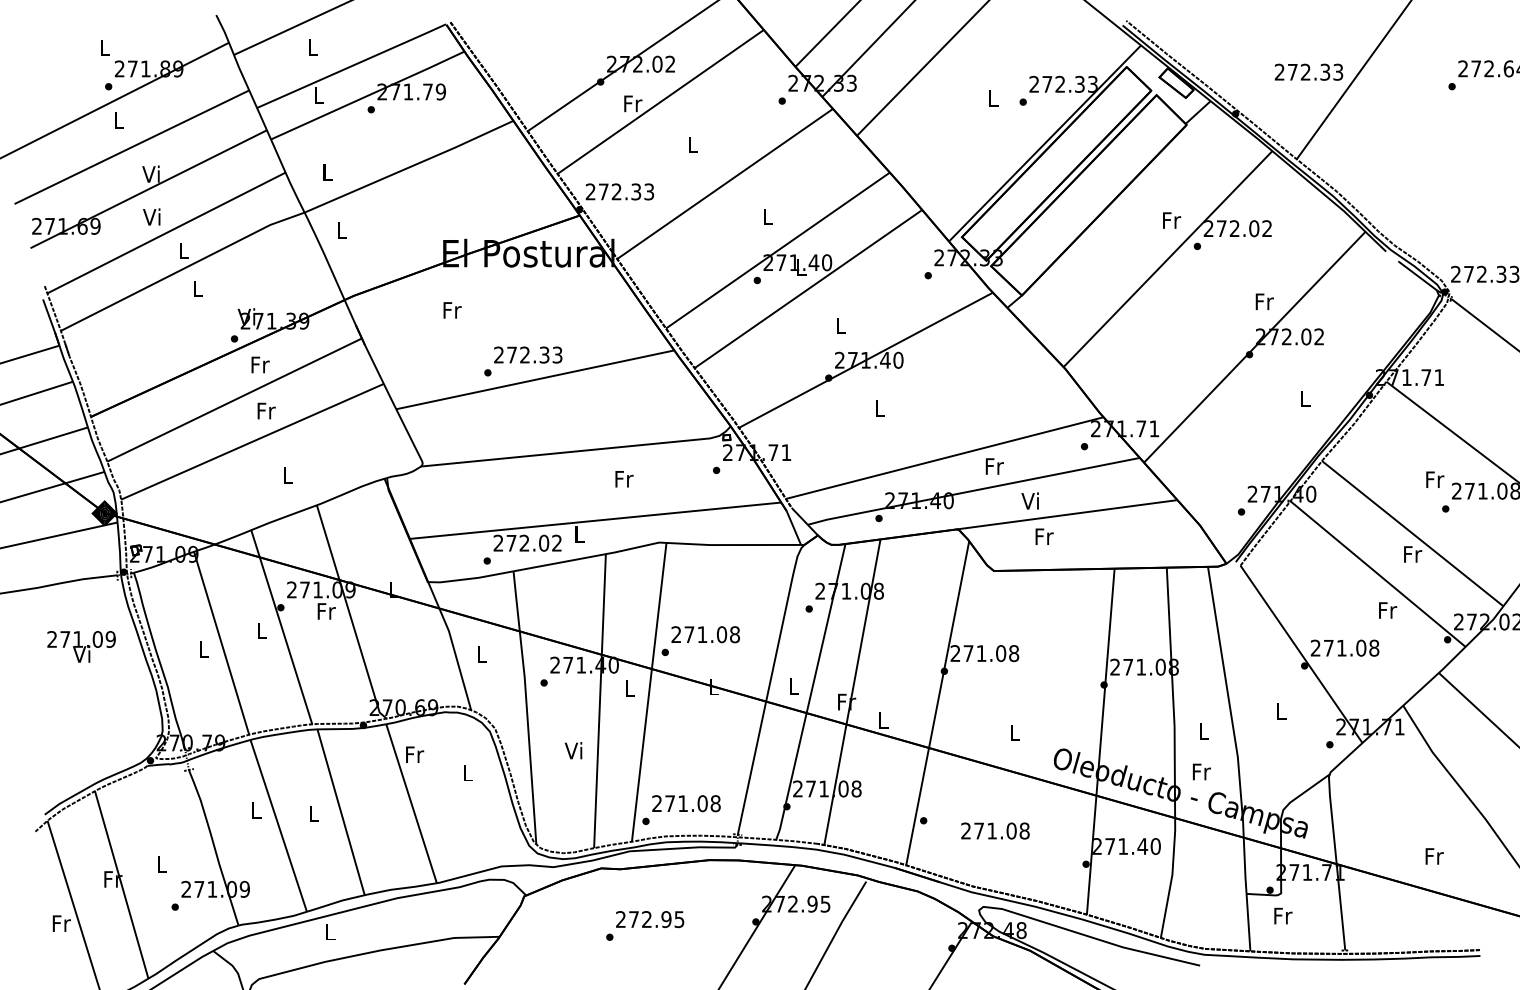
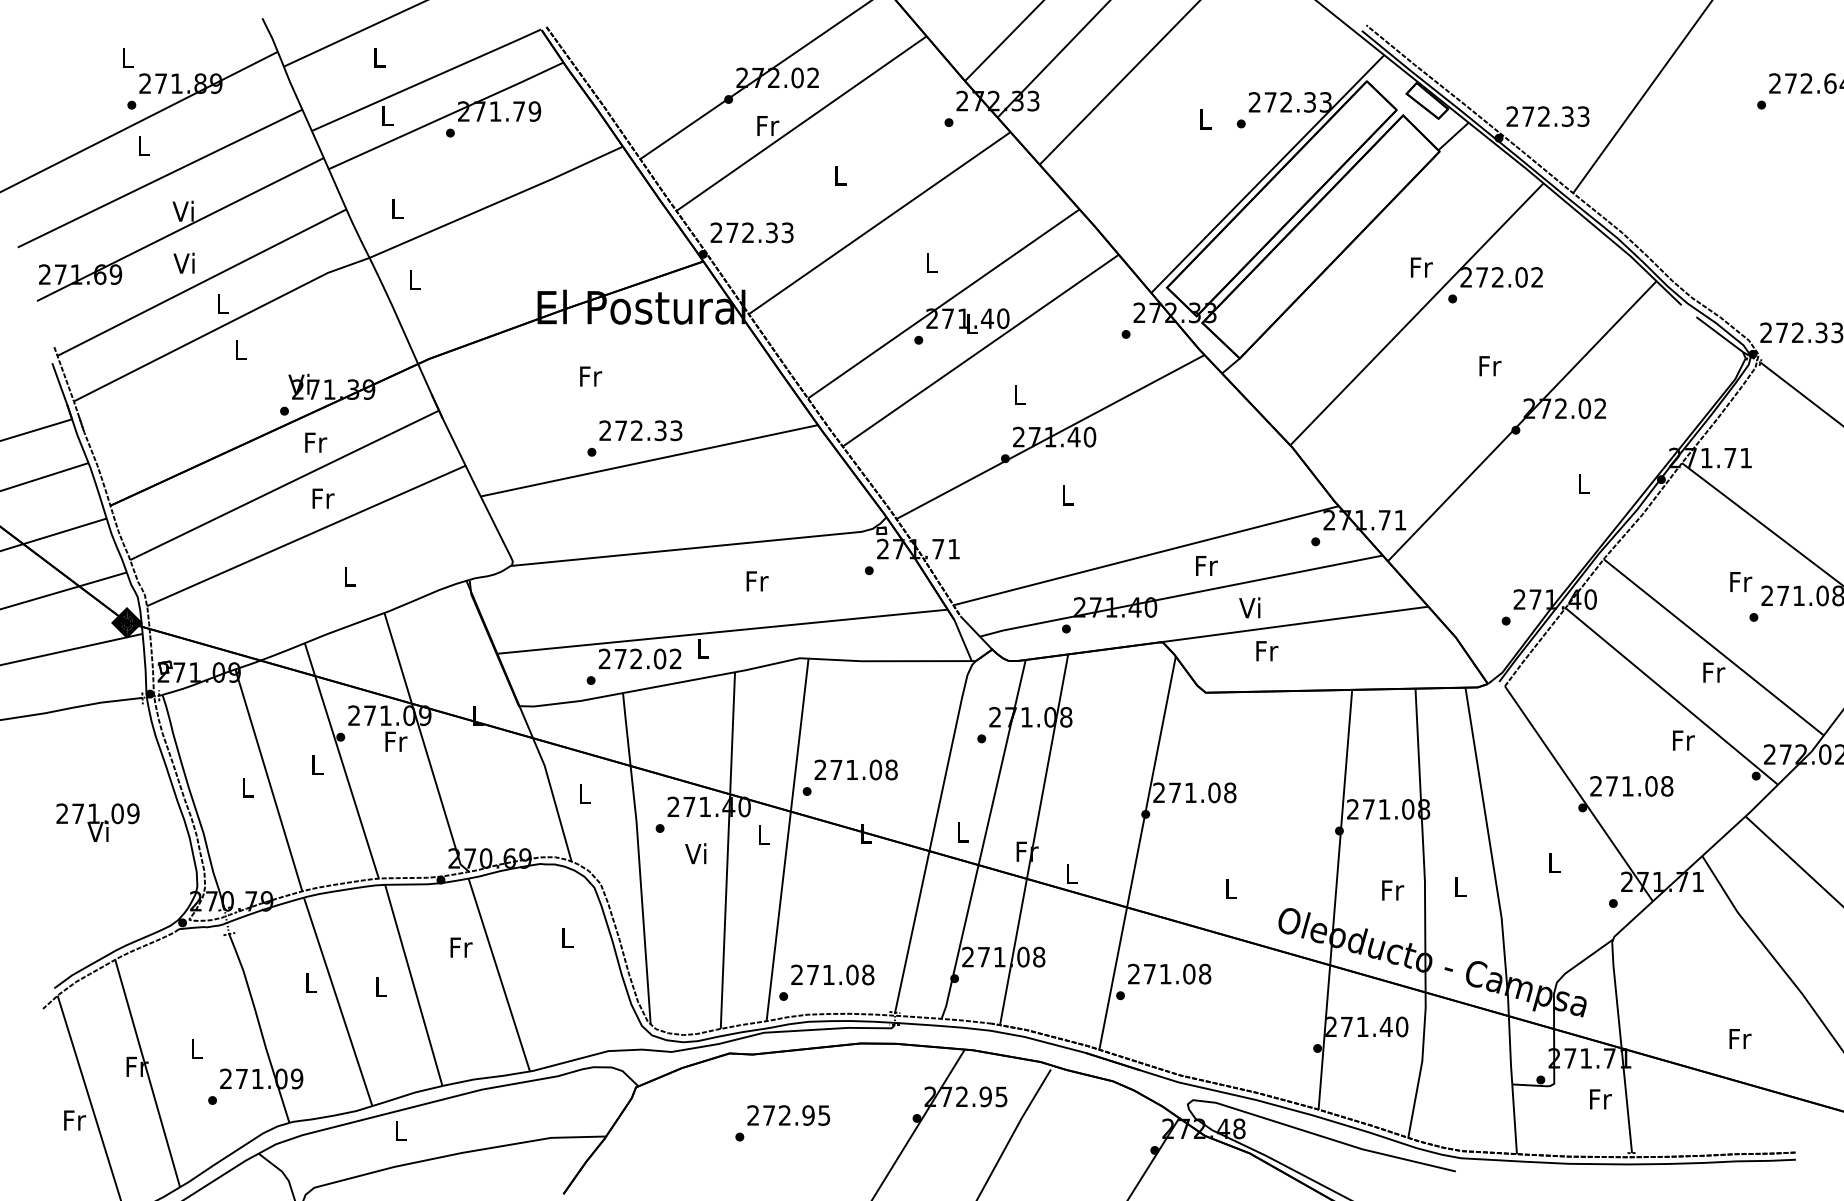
text: (1308, 72) -> (1547, 116), moved
text: (1264, 302) -> (1490, 366), moved
text: (452, 310) -> (591, 376), moved
text: (81, 646) -> (97, 822), moved
text: (573, 750) -> (695, 853), moved
text: (415, 754) -> (461, 947), moved
text: (1202, 771) -> (1393, 890), moved
text: (995, 830) -> (1169, 973), moved
text: (1283, 916) -> (1600, 1099), moved

